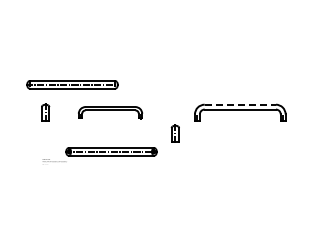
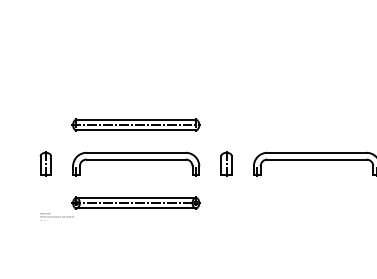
part: (72, 84) -> (136, 124), moved
line: (240, 104) -> (317, 152), dashed -> solid
part: (110, 112) -> (136, 163), size x1.43
part: (174, 133) -> (225, 163), moved
part: (99, 155) -> (119, 208), moved

